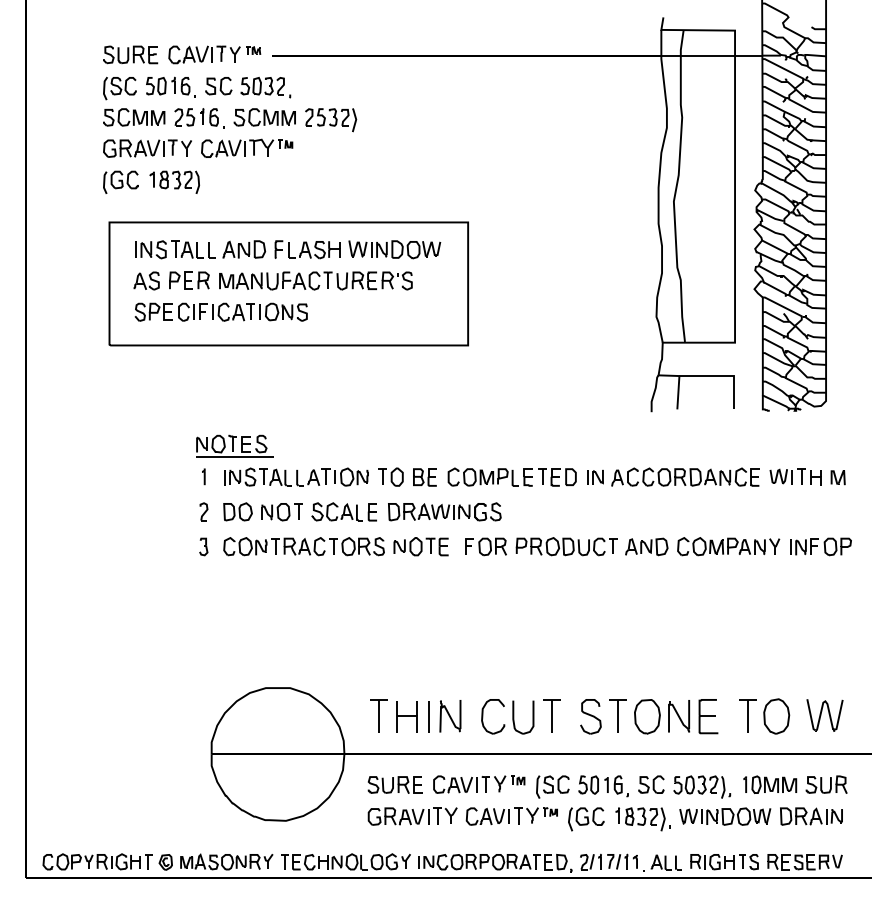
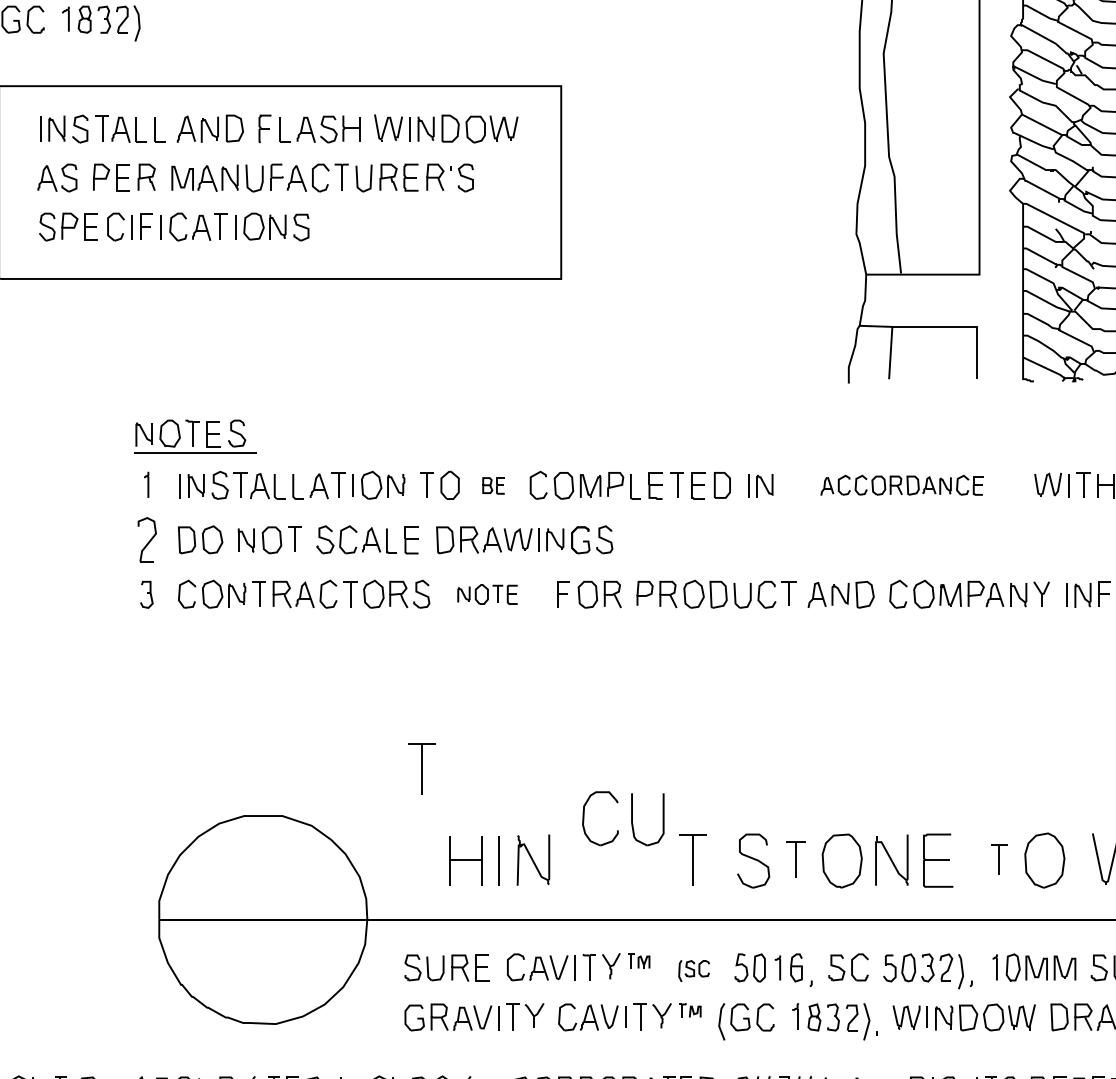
part: (685, 476) -> (901, 484), size x0.7
part: (424, 477) -> (492, 485), size x0.6
part: (203, 511) -> (146, 539), size x1.6
part: (420, 546) -> (486, 594), size x0.7
part: (378, 715) -> (420, 768), moved
part: (617, 715) -> (795, 858), size x0.7
part: (747, 715) -> (999, 858), size x0.6
part: (507, 716) -> (622, 818), moved
part: (552, 786) -> (693, 970), size x0.6

